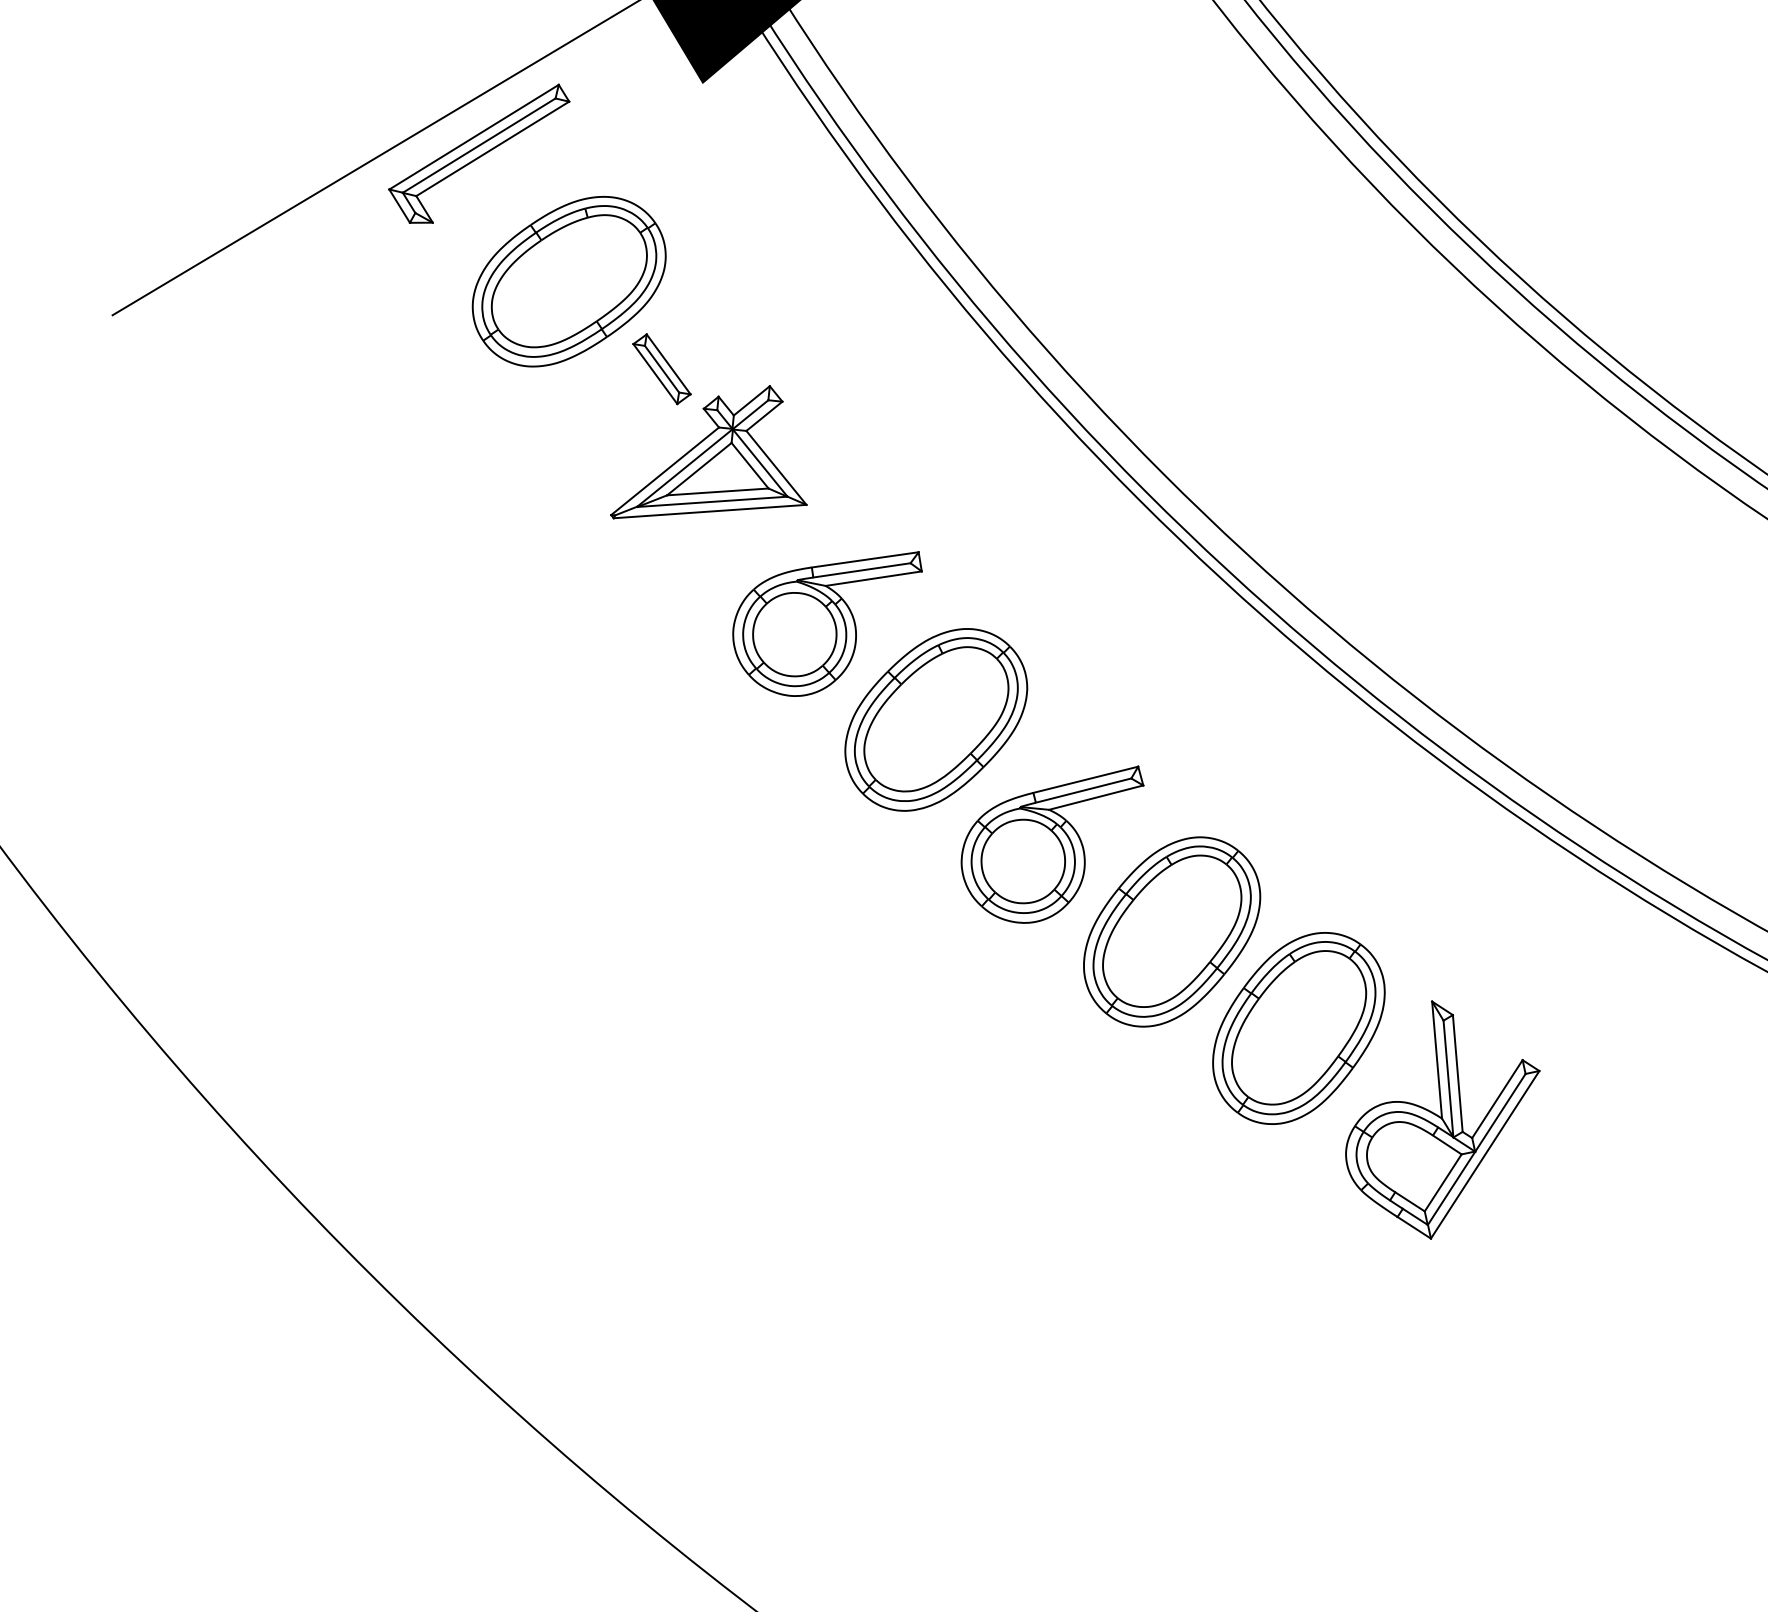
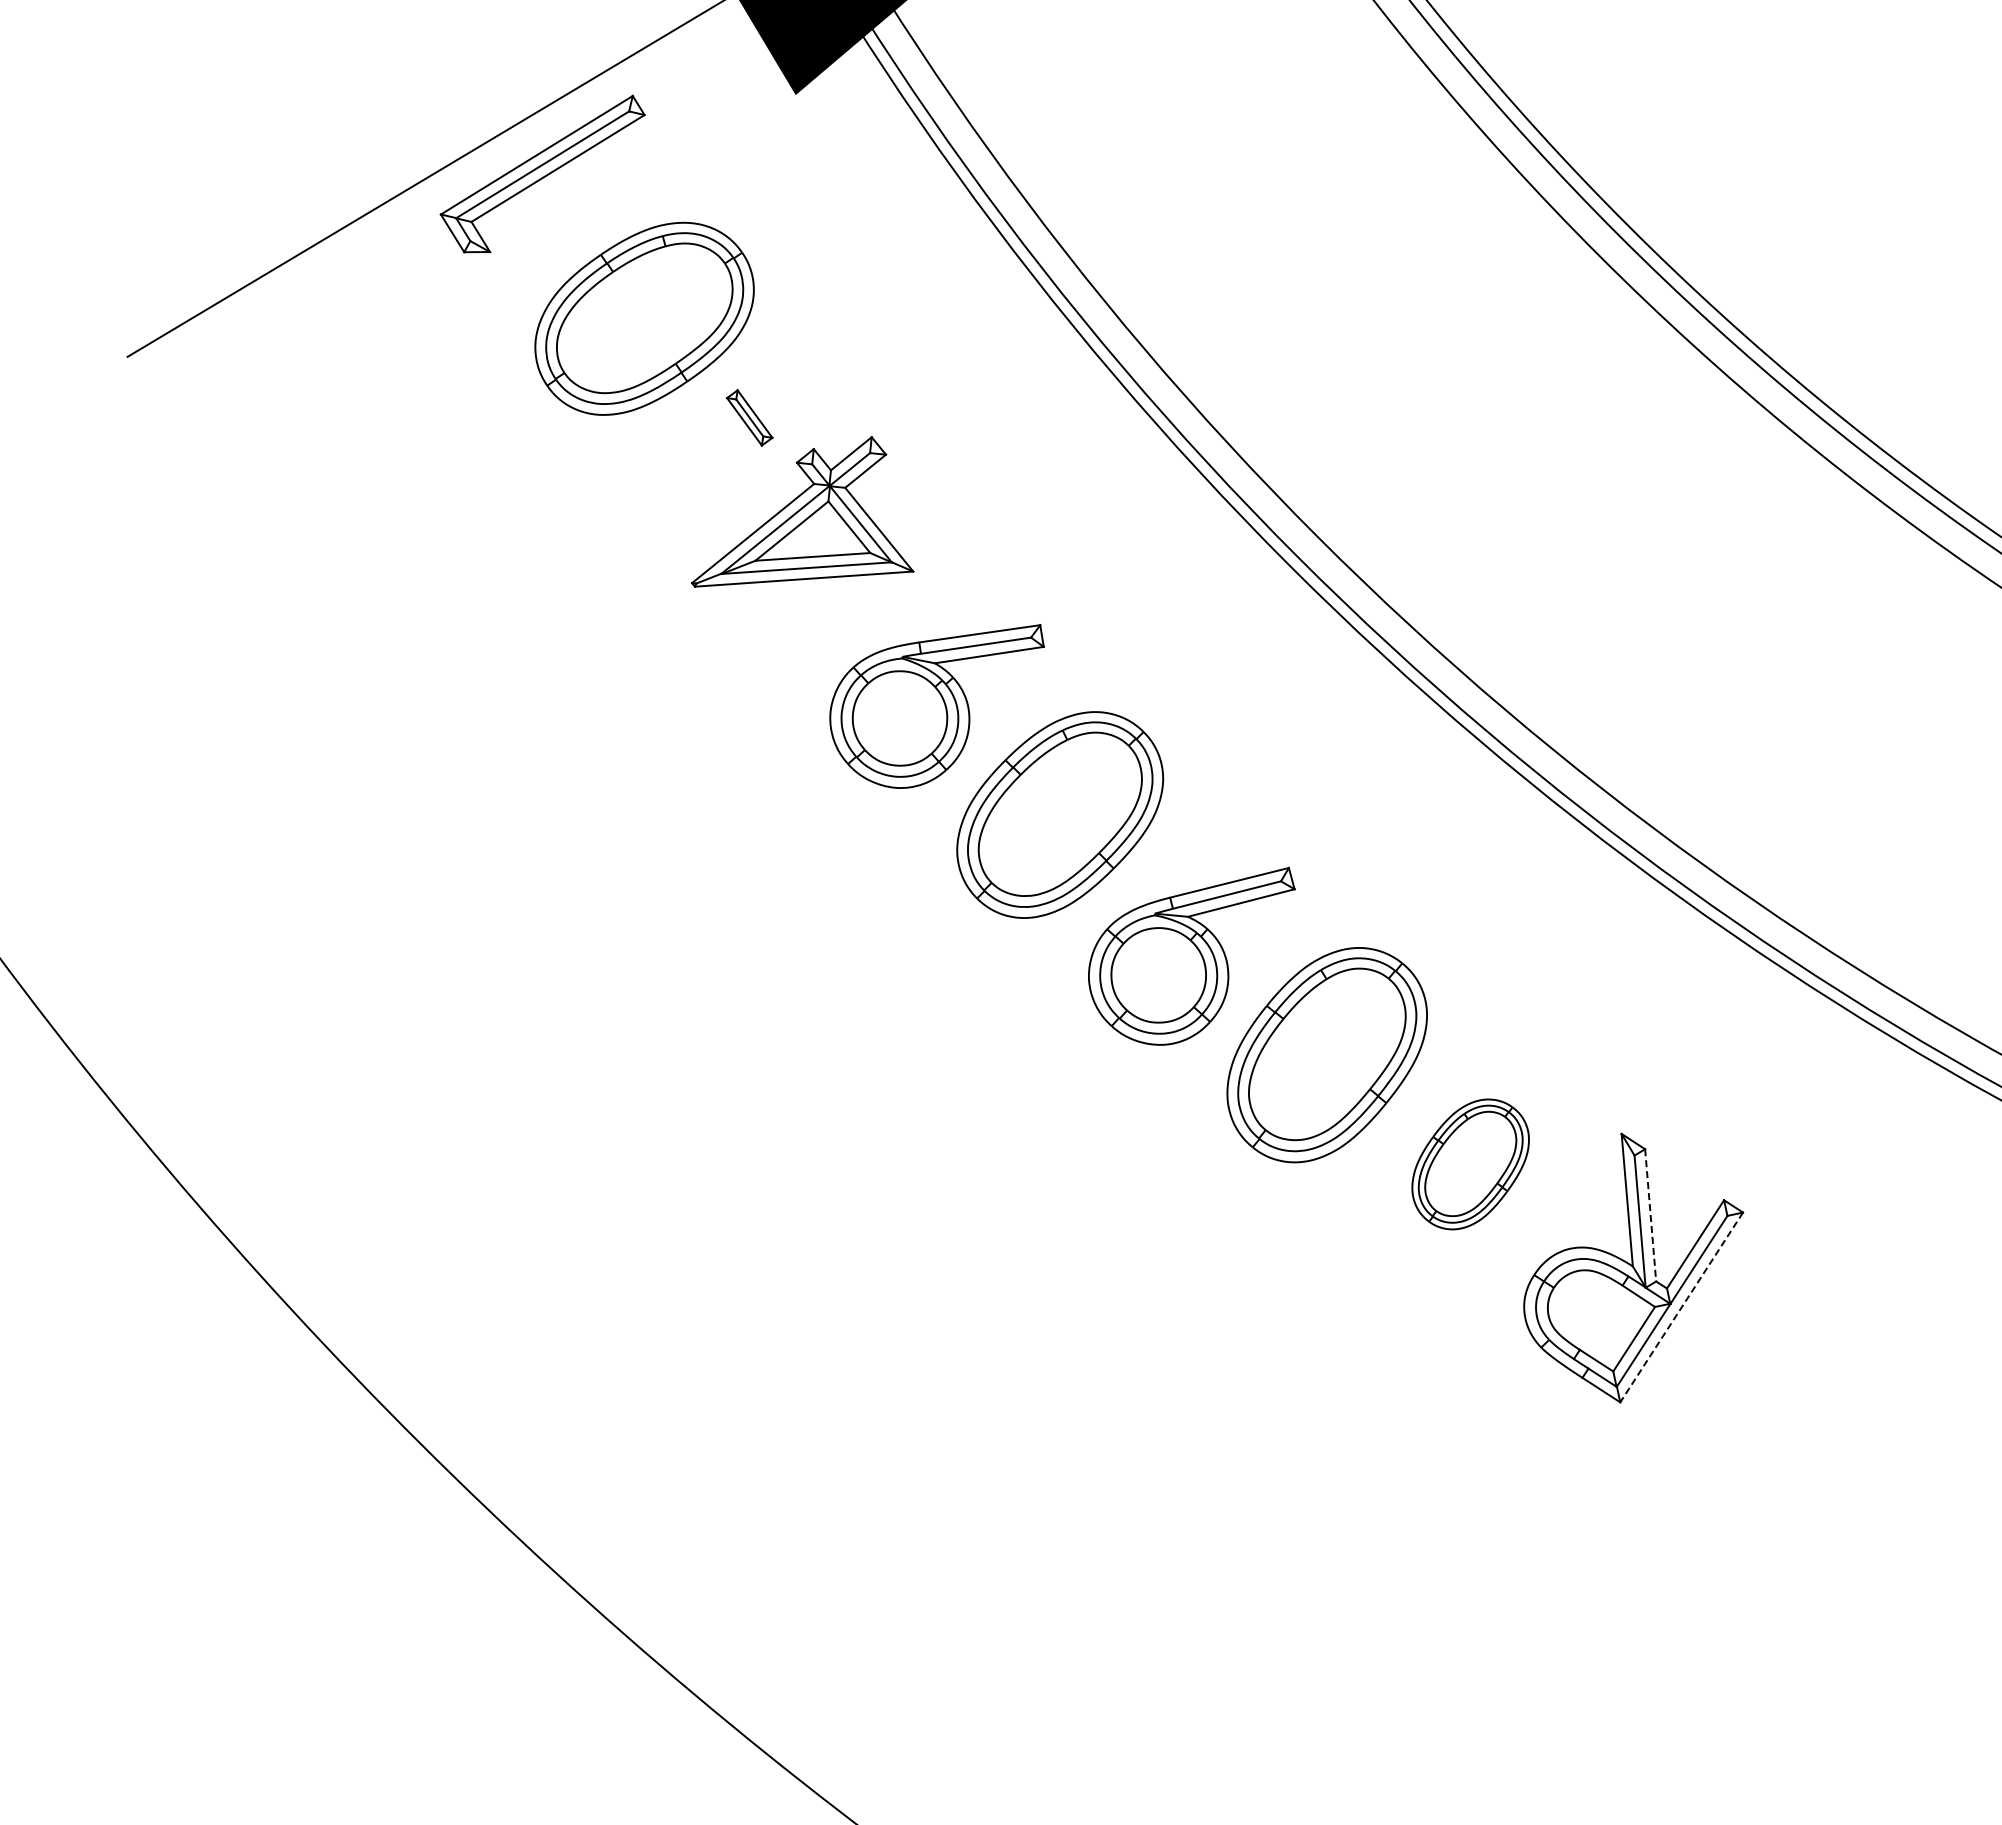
part: (661, 368) -> (749, 417), size x0.7
part: (1298, 1028) -> (1470, 1164), size x0.6
line: (1457, 1073) -> (1650, 1215), solid -> dashed
line: (1485, 1154) -> (1681, 1307), solid -> dashed

